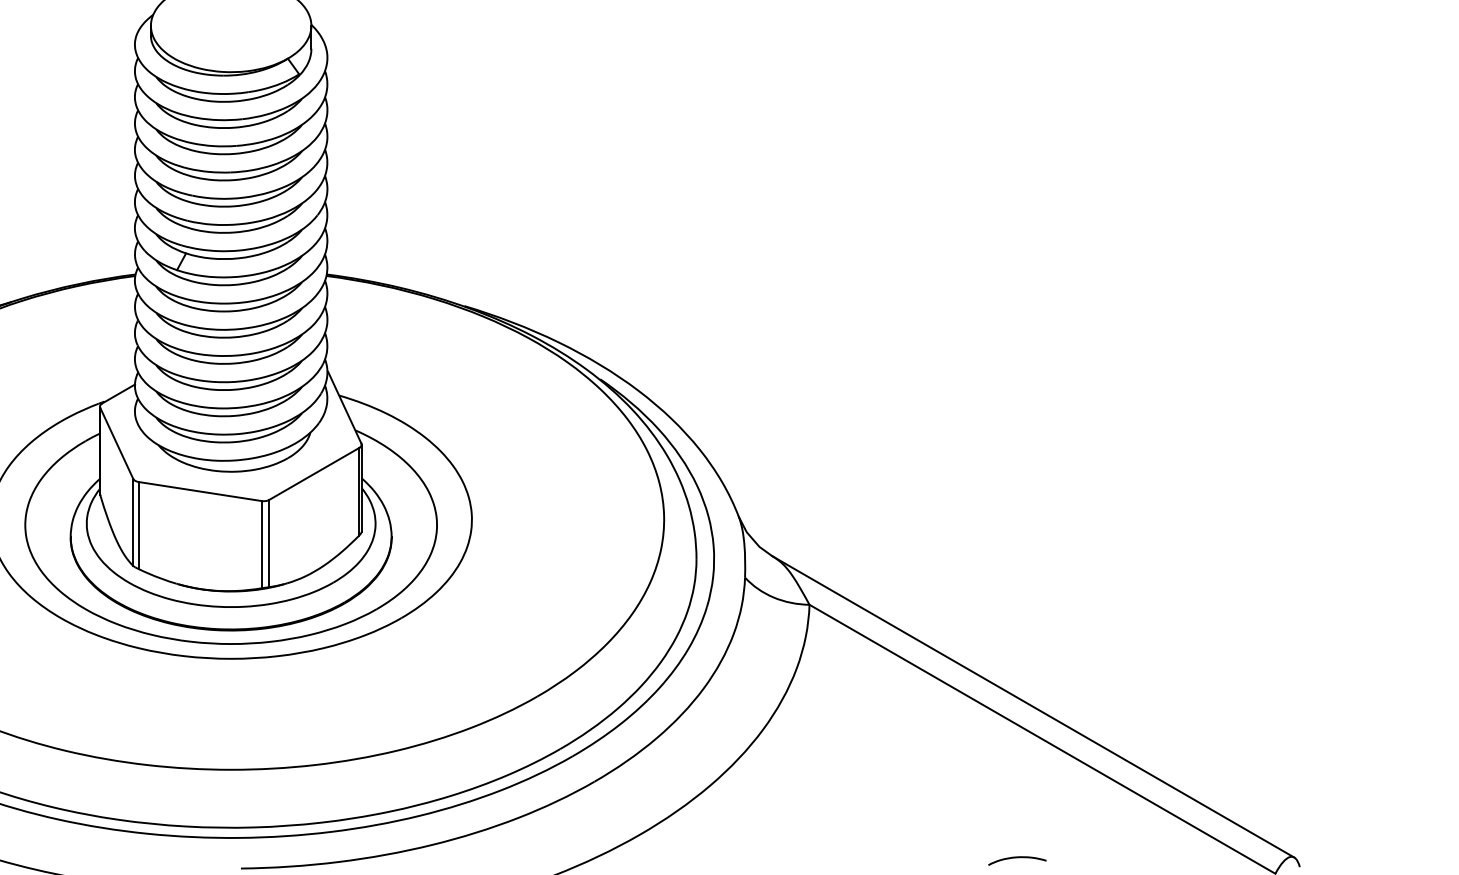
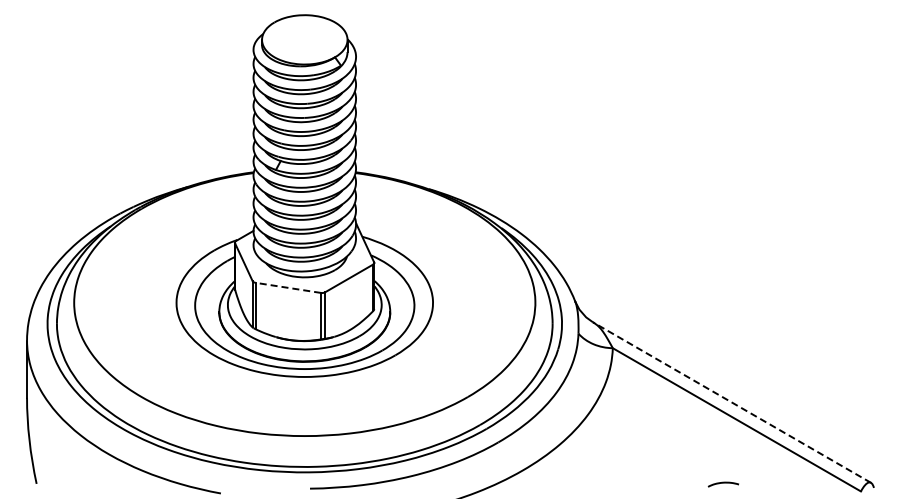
line: (198, 490) -> (287, 287), solid -> dashed
line: (1032, 706) -> (731, 402), solid -> dashed

